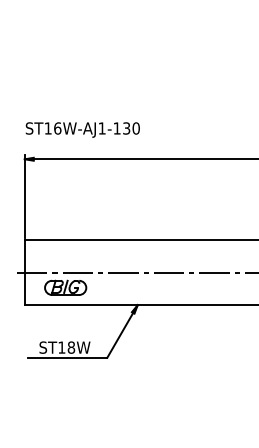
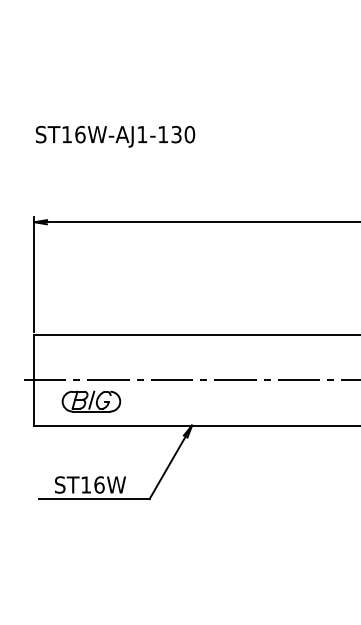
text: (82, 129) -> (114, 136), moved
text: (71, 347) -> (99, 484), ST18W -> ST16W

